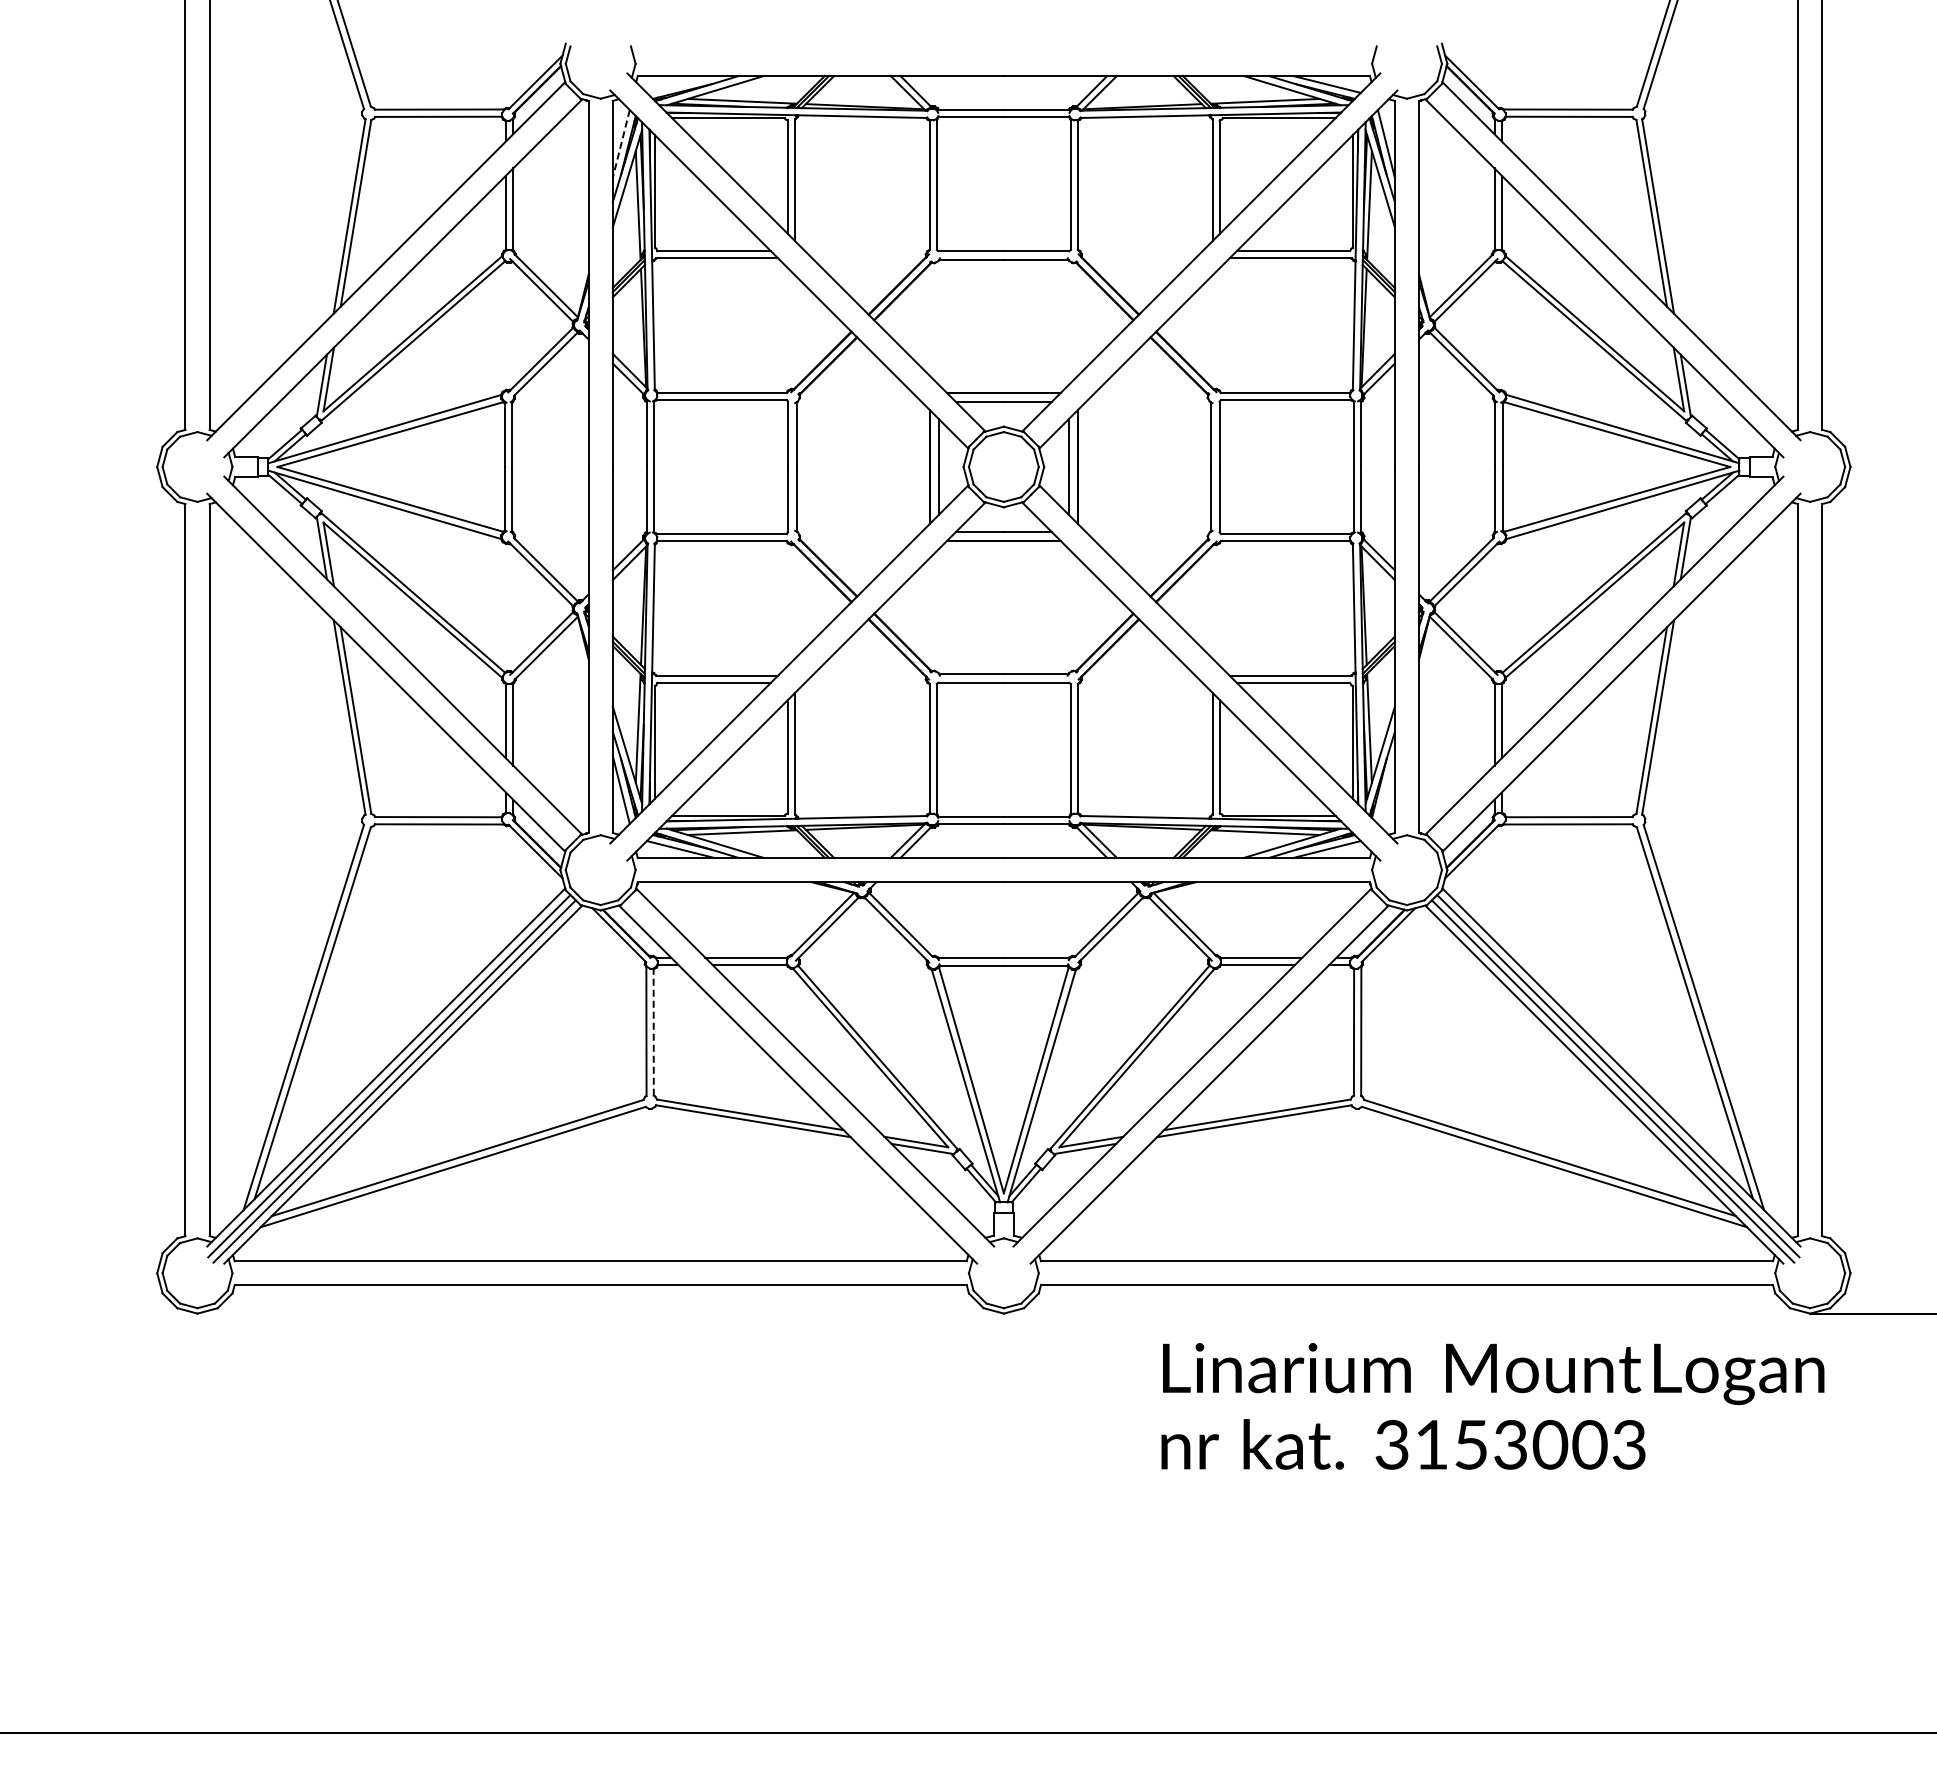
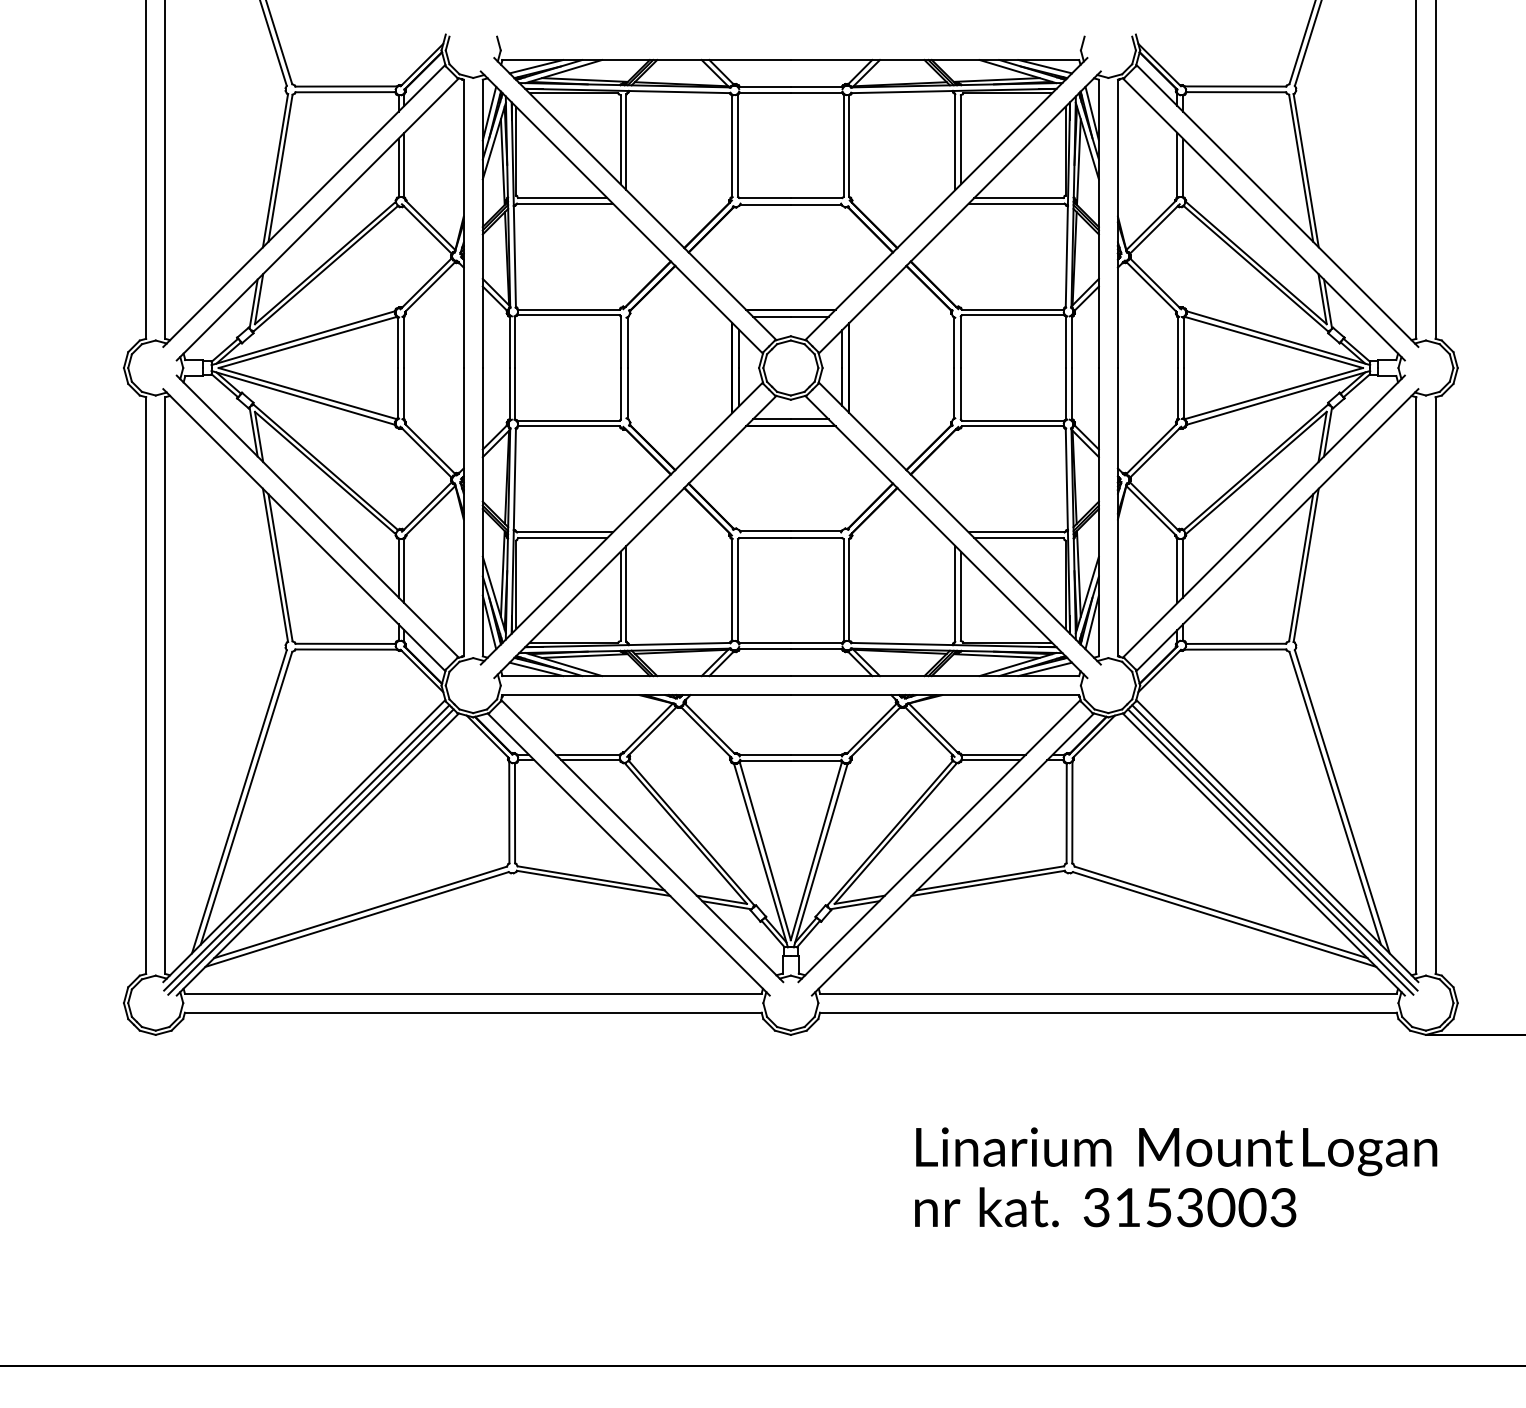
line: (680, 83) -> (536, 65), added
line: (621, 144) -> (489, 114), dashed -> solid
line: (1385, 789) -> (1091, 622), added
line: (653, 1032) -> (514, 813), dashed -> solid
text: (1492, 1406) -> (1175, 1177), moved

